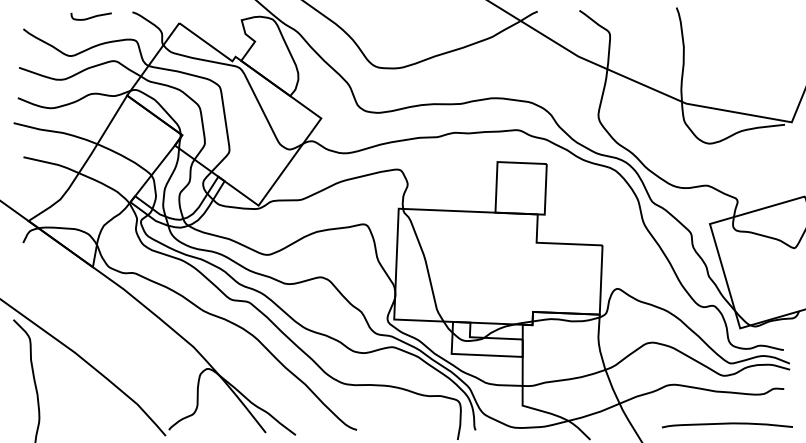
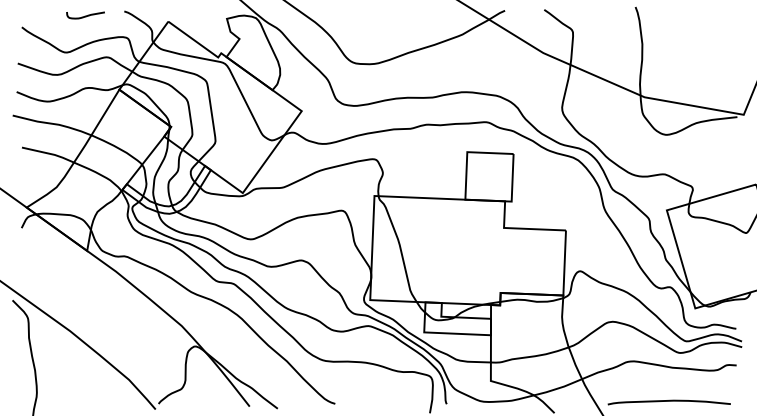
curve: (726, 424) -> (668, 401), moved

